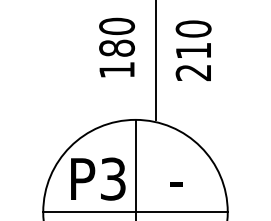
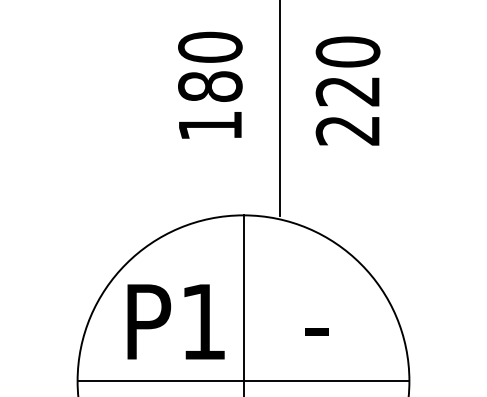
text: (192, 51) -> (346, 92), 210 -> 220
text: (113, 178) -> (203, 320), P3 -> P1

